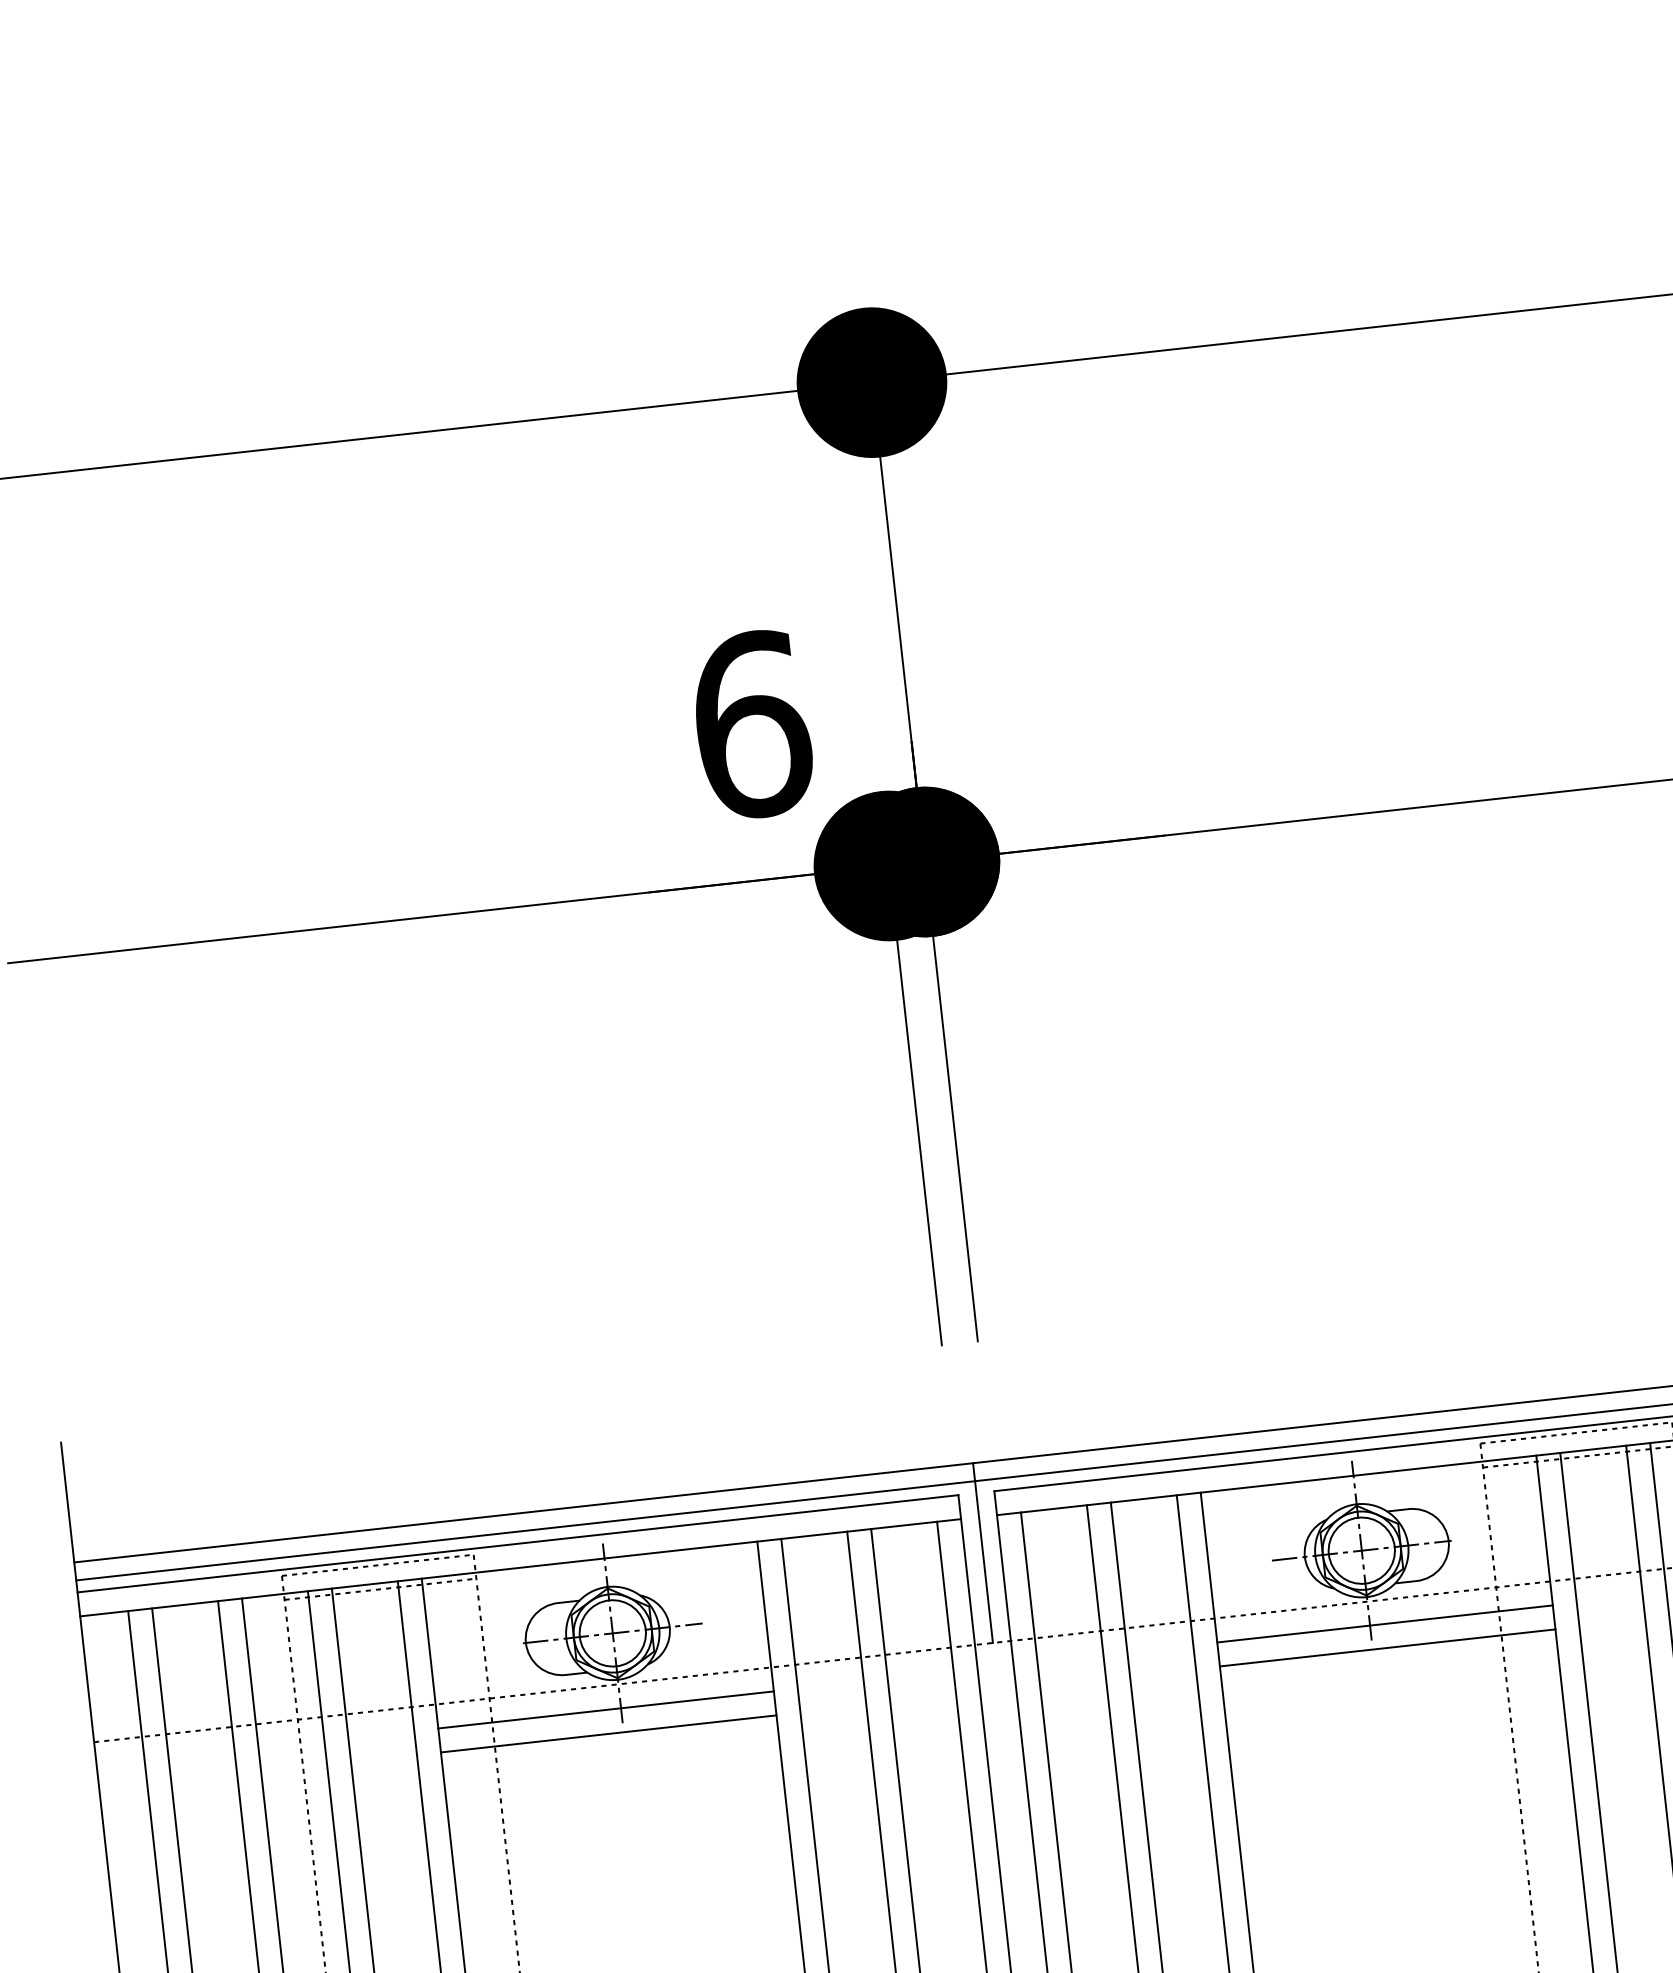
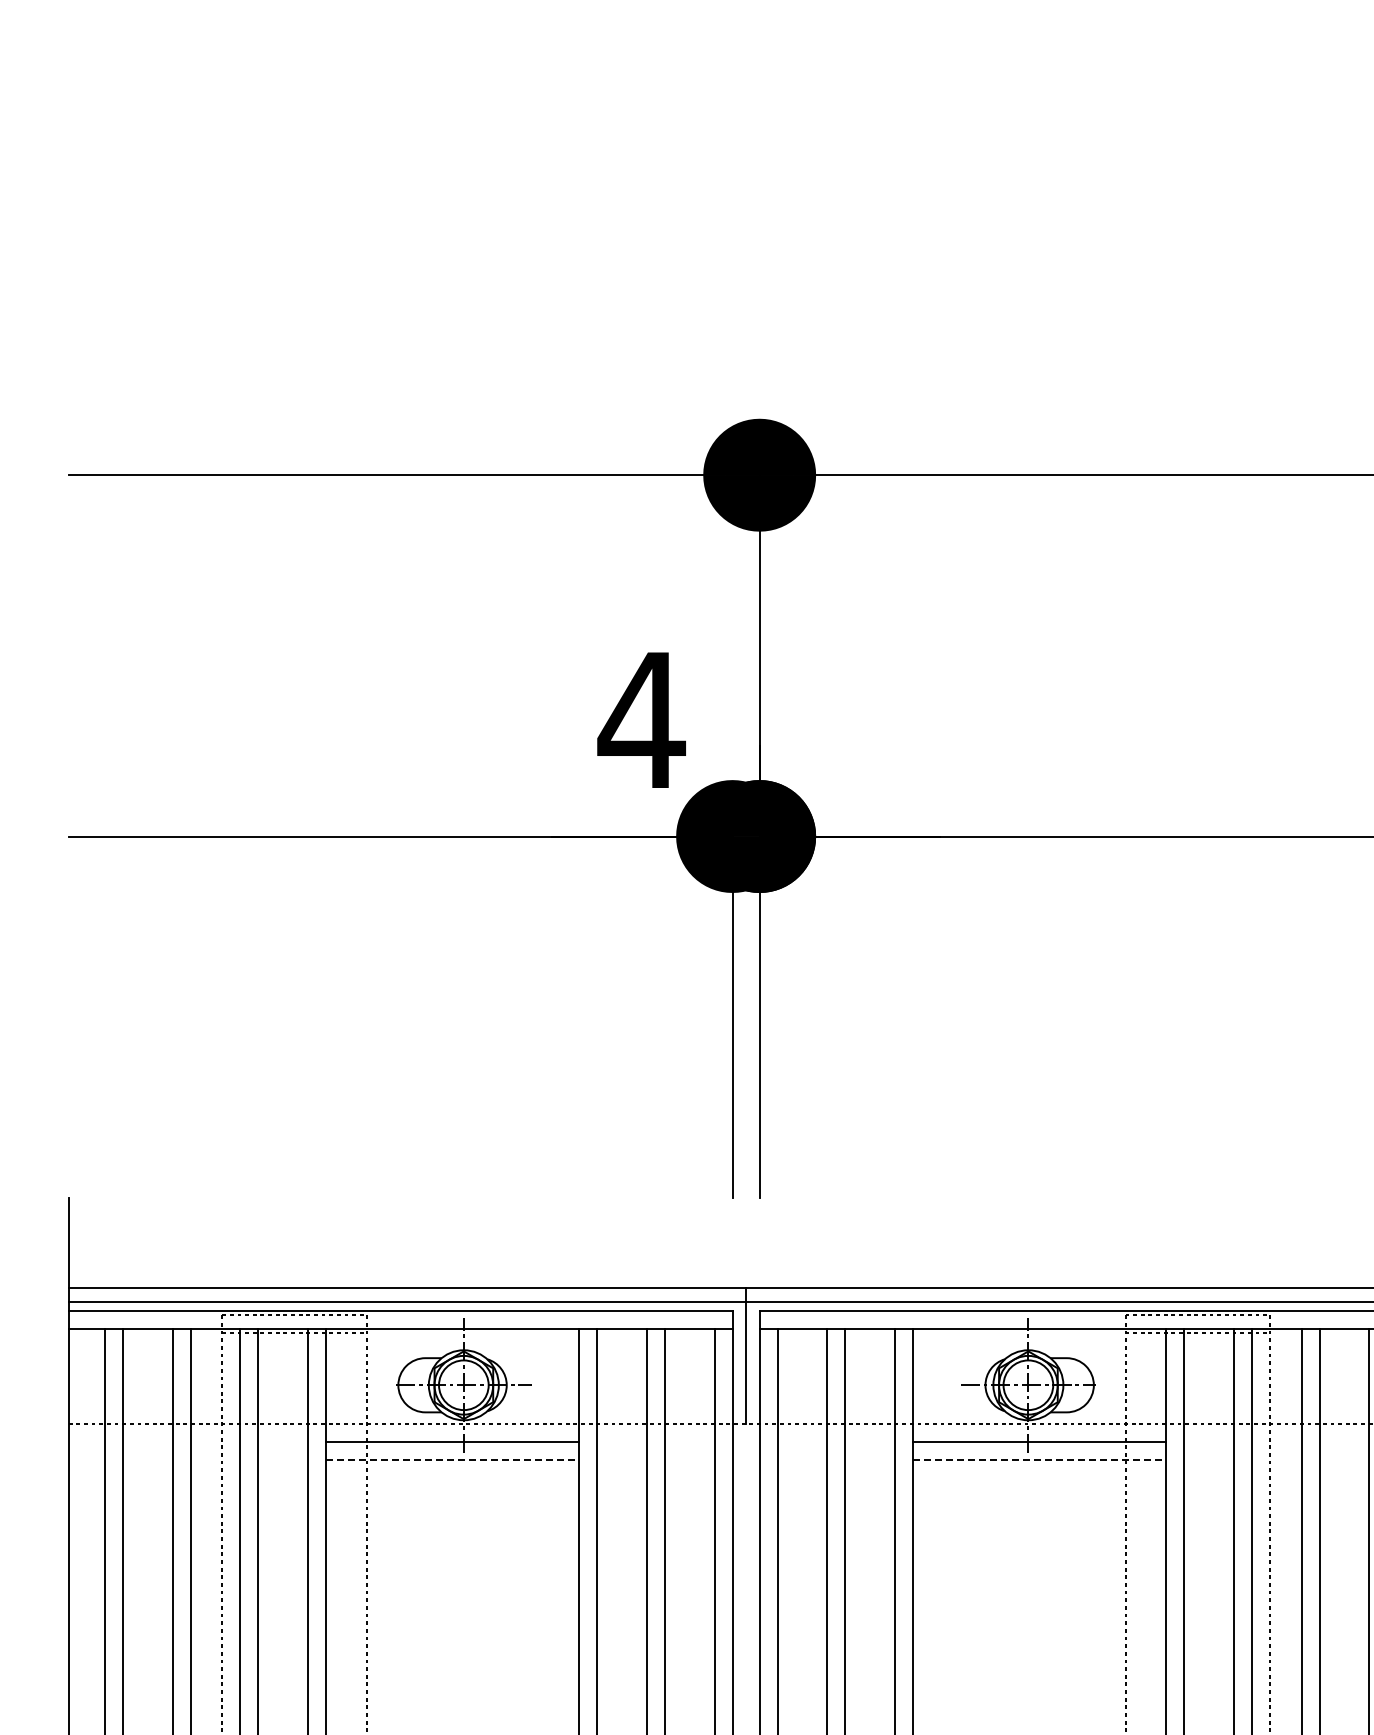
text: (751, 725) -> (641, 720), 6 -> 4
line: (1388, 1647) -> (1040, 1459), solid -> dashed
line: (609, 1733) -> (453, 1459), solid -> dashed

